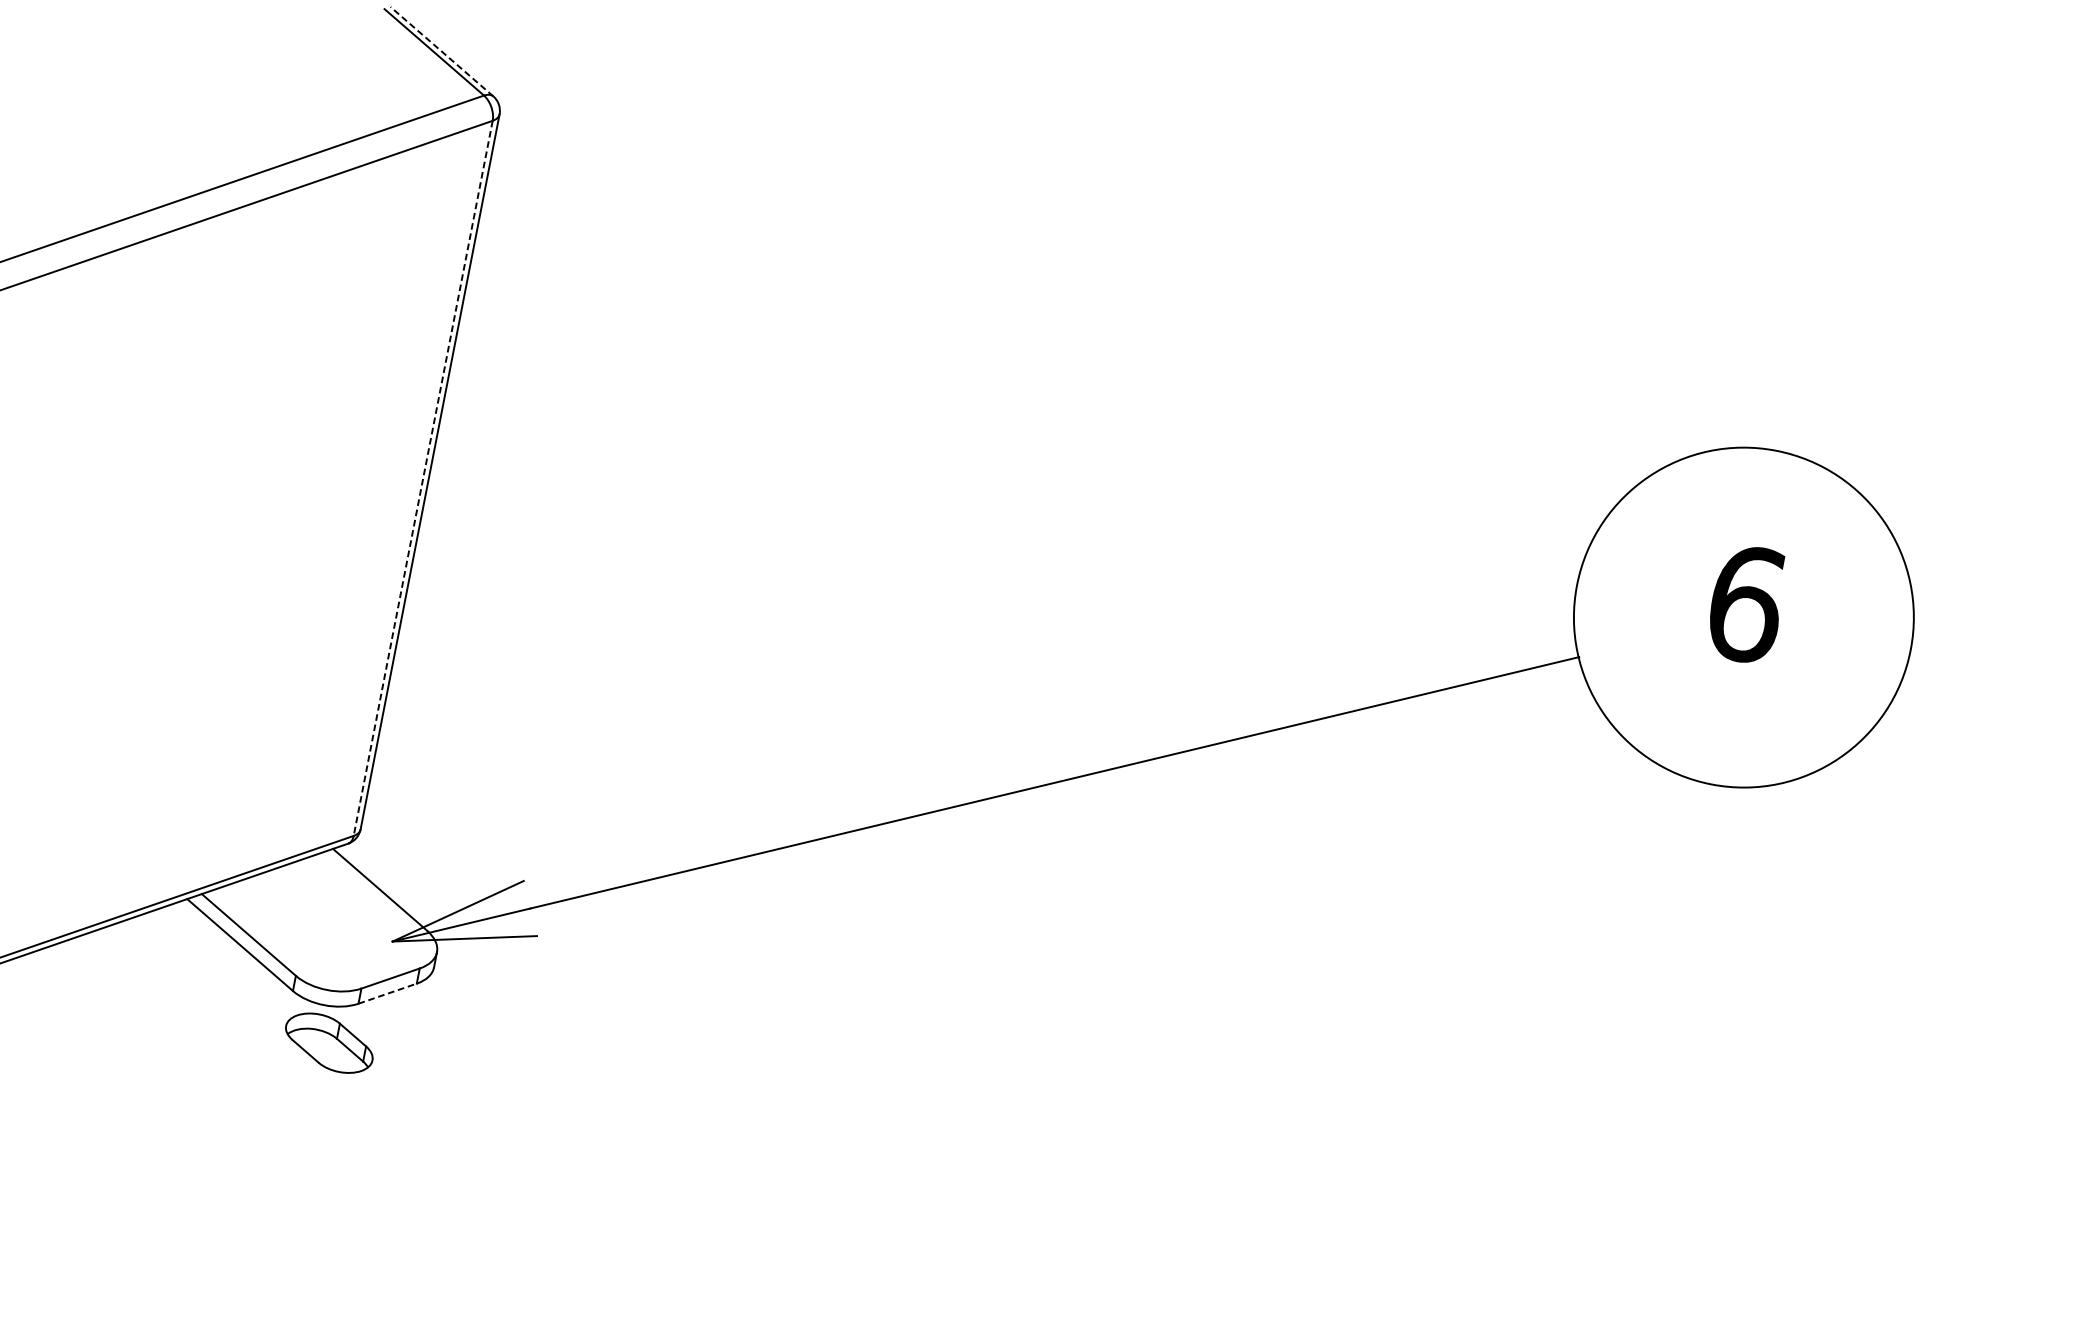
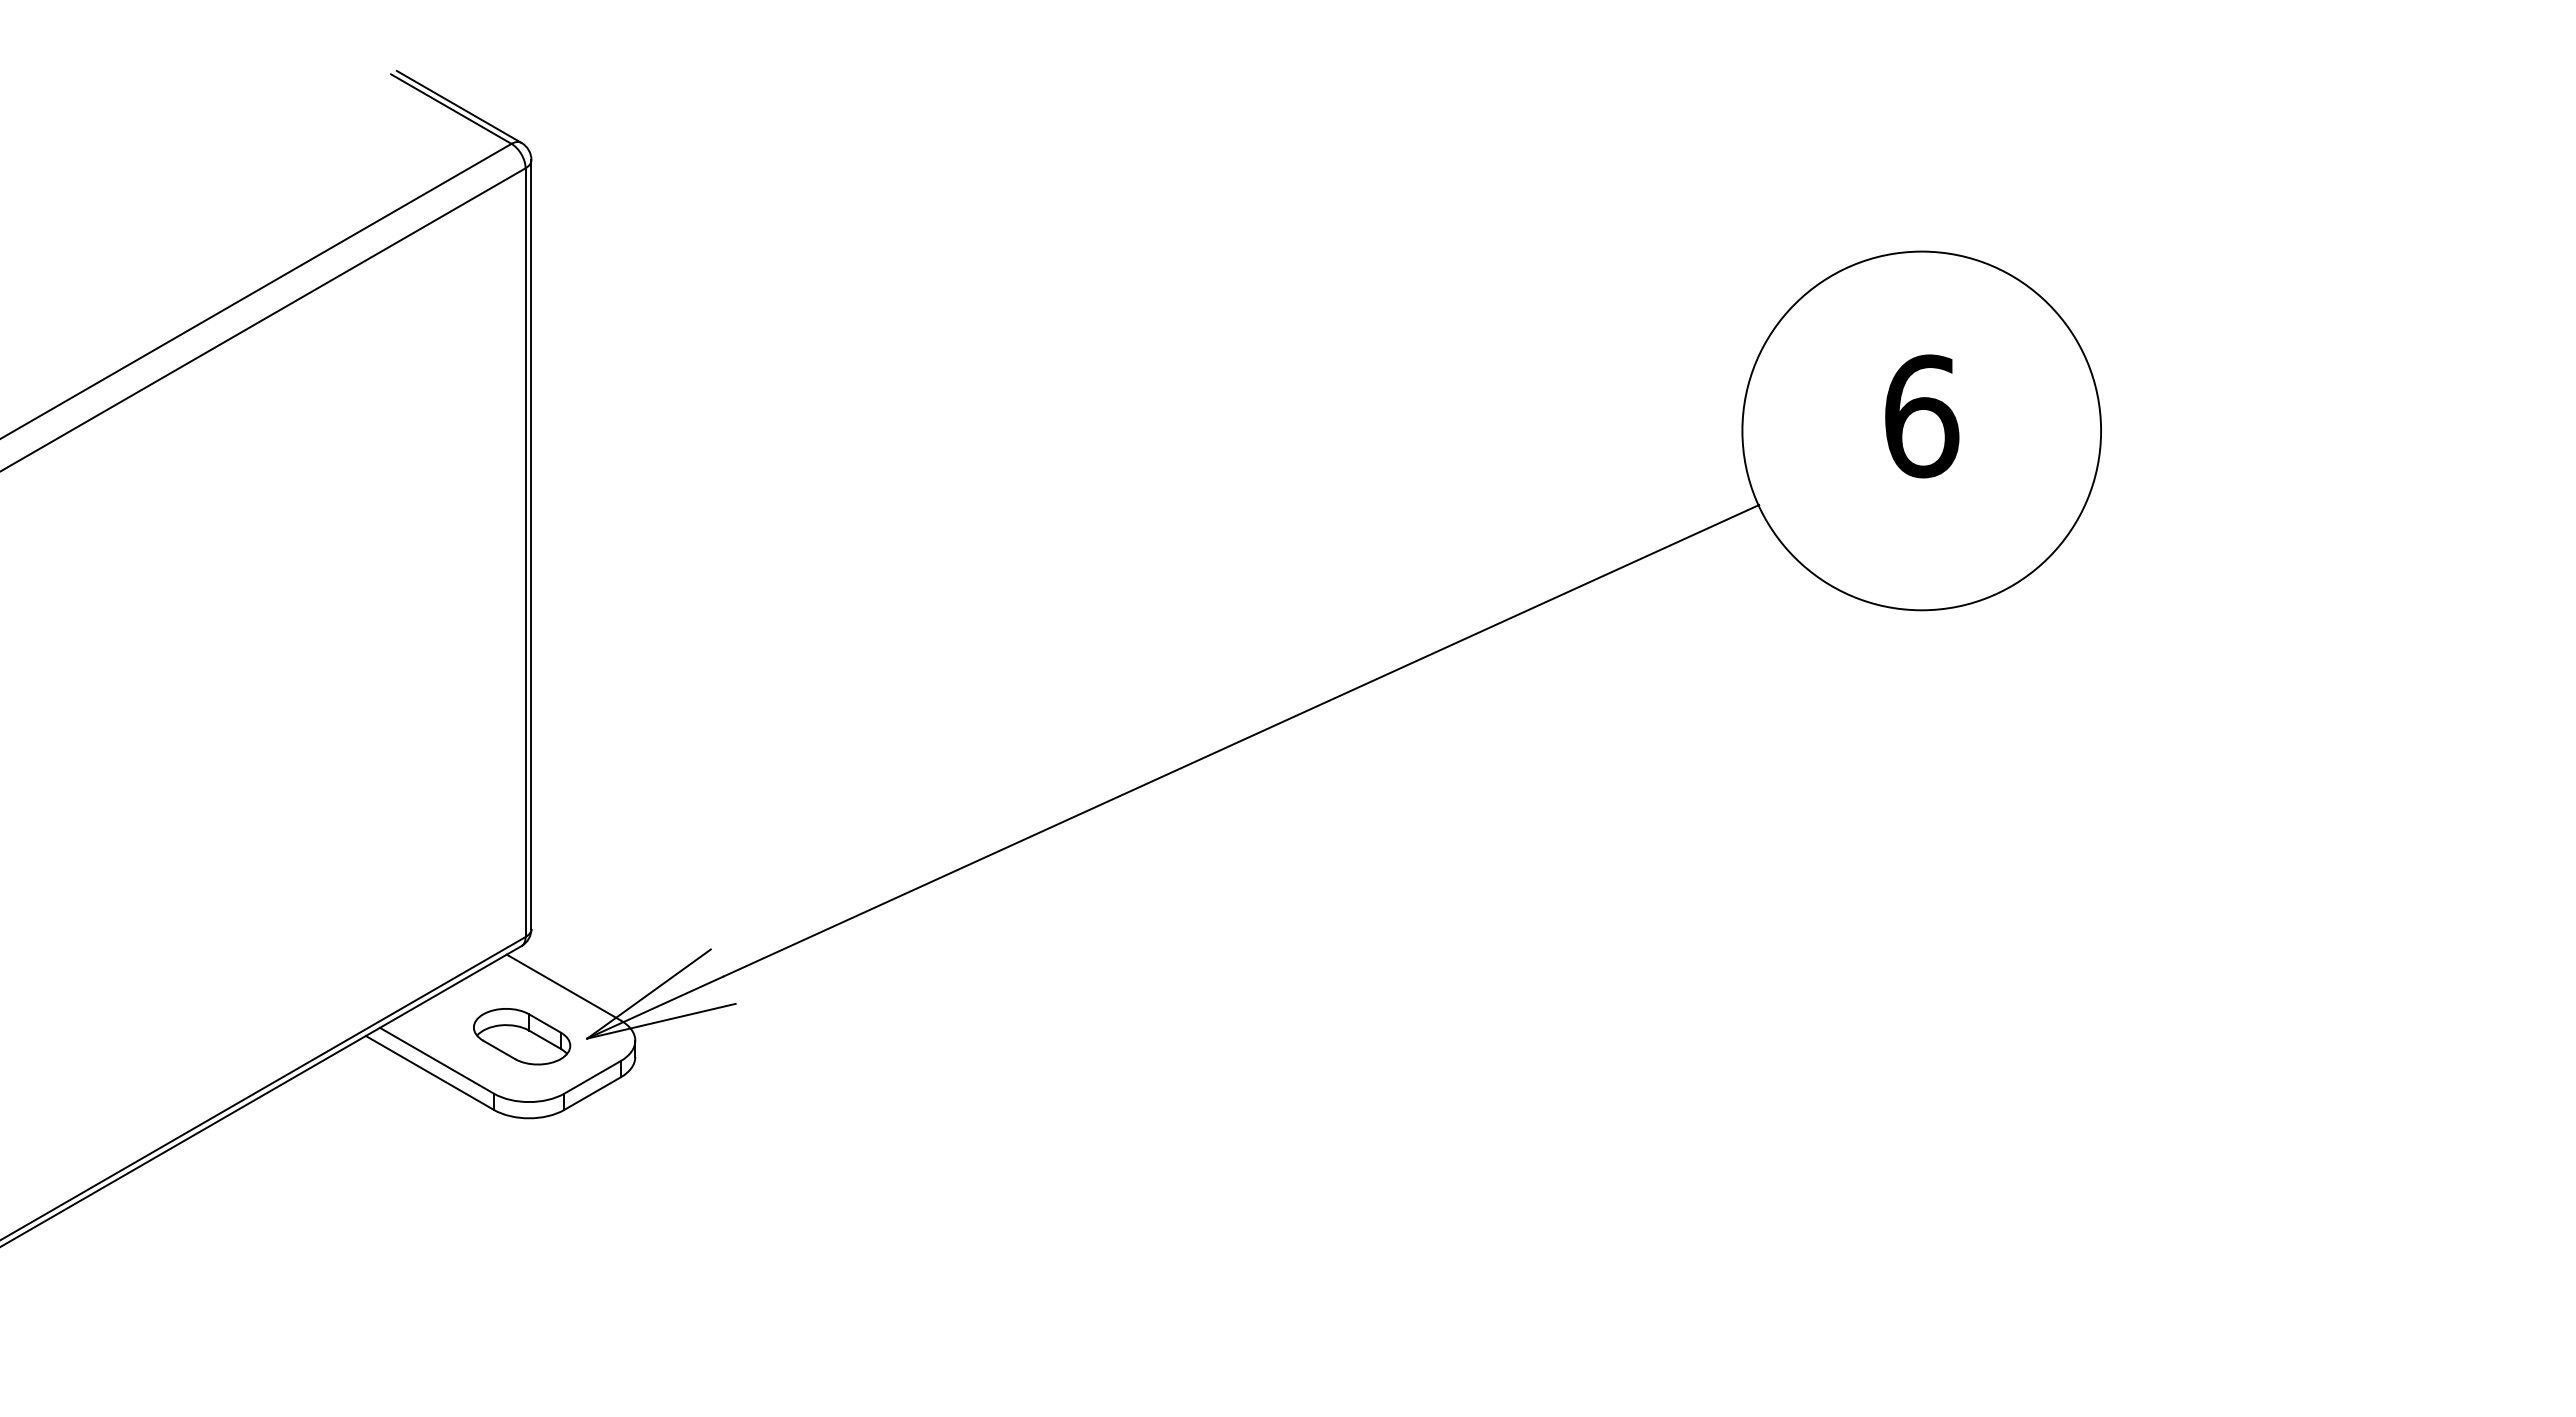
line: (442, 51) -> (459, 106), dashed -> solid
line: (422, 479) -> (525, 553), dashed -> solid
line: (387, 993) -> (592, 1093), dashed -> solid
part: (329, 1043) -> (522, 1036), moved

